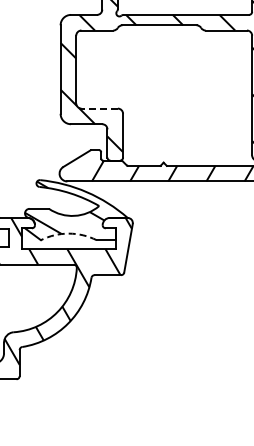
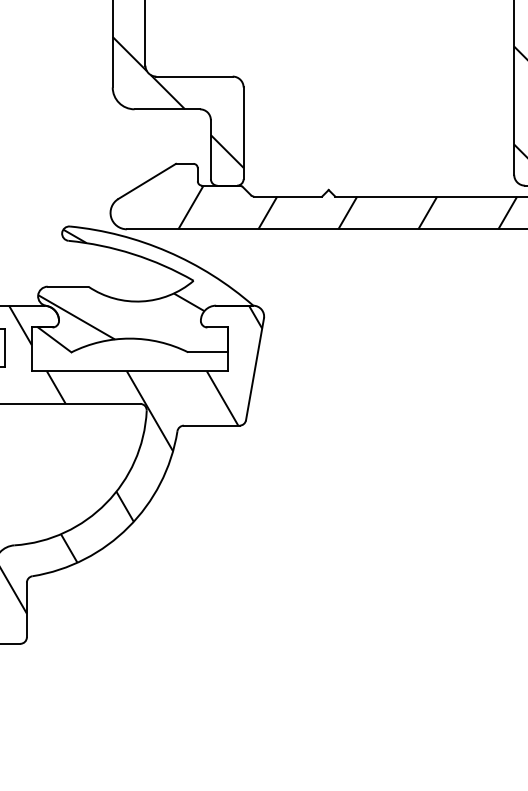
line: (99, 108) -> (194, 76), dashed -> solid
arc: (68, 233) -> (129, 338), dashed -> solid

